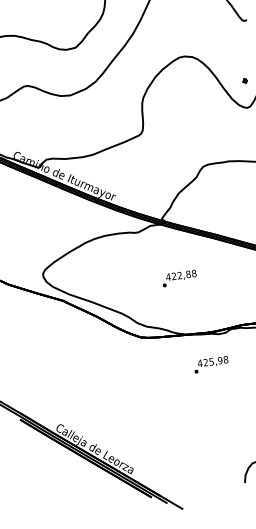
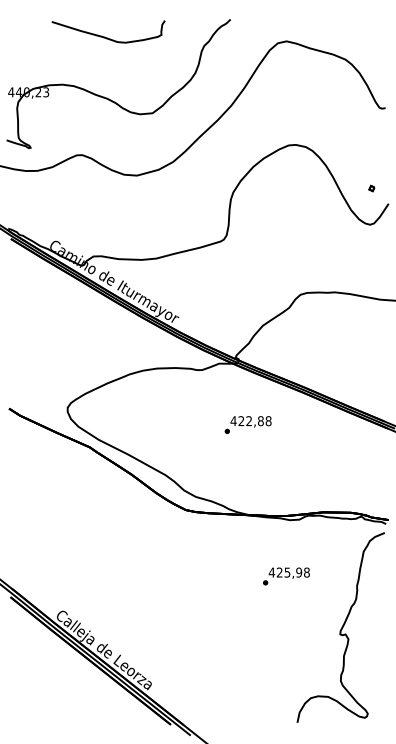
text: (178, 278) -> (247, 424), moved
text: (211, 364) -> (286, 576), moved

